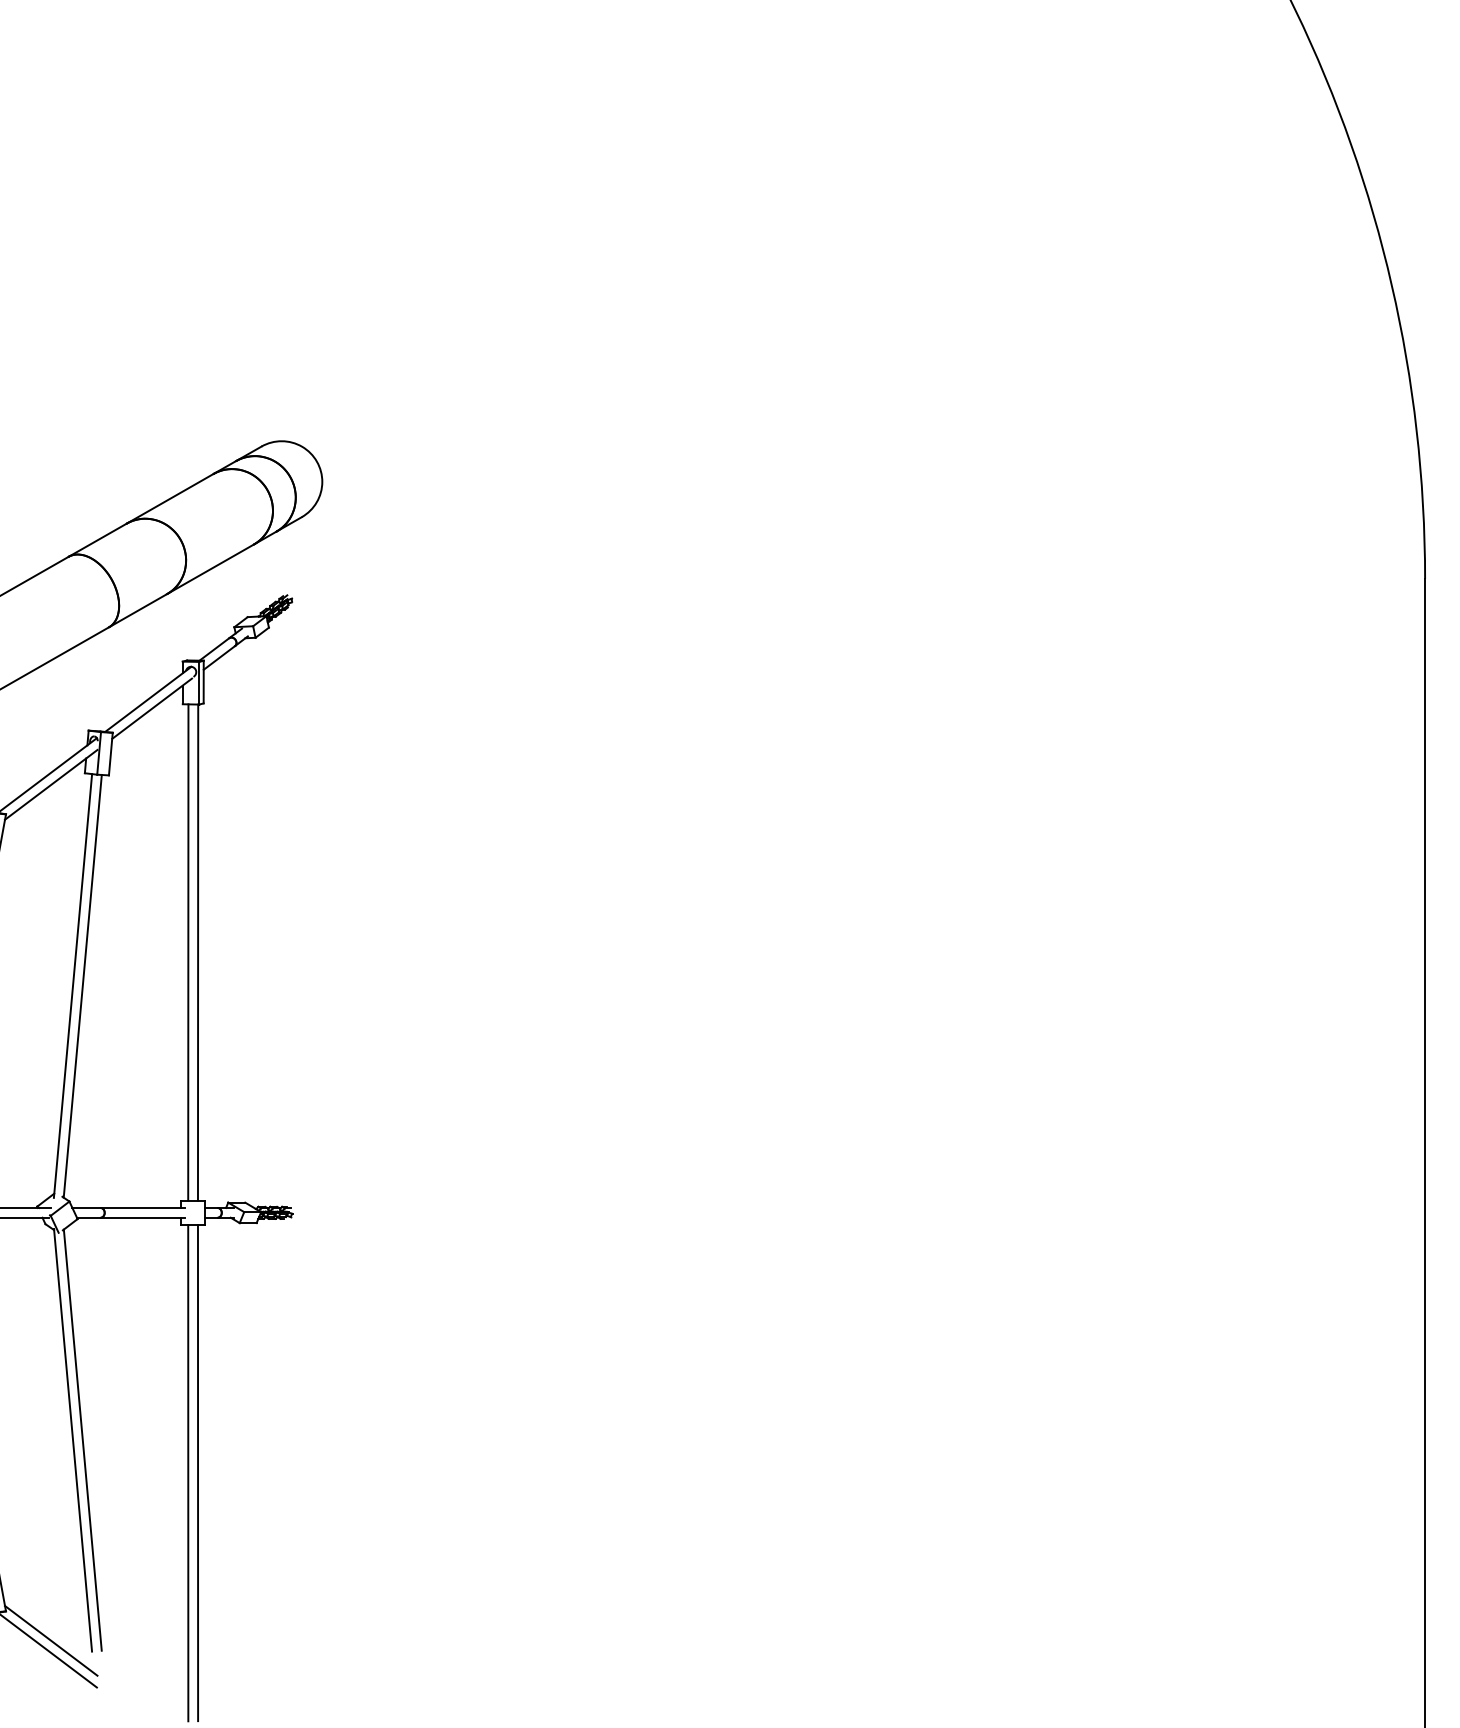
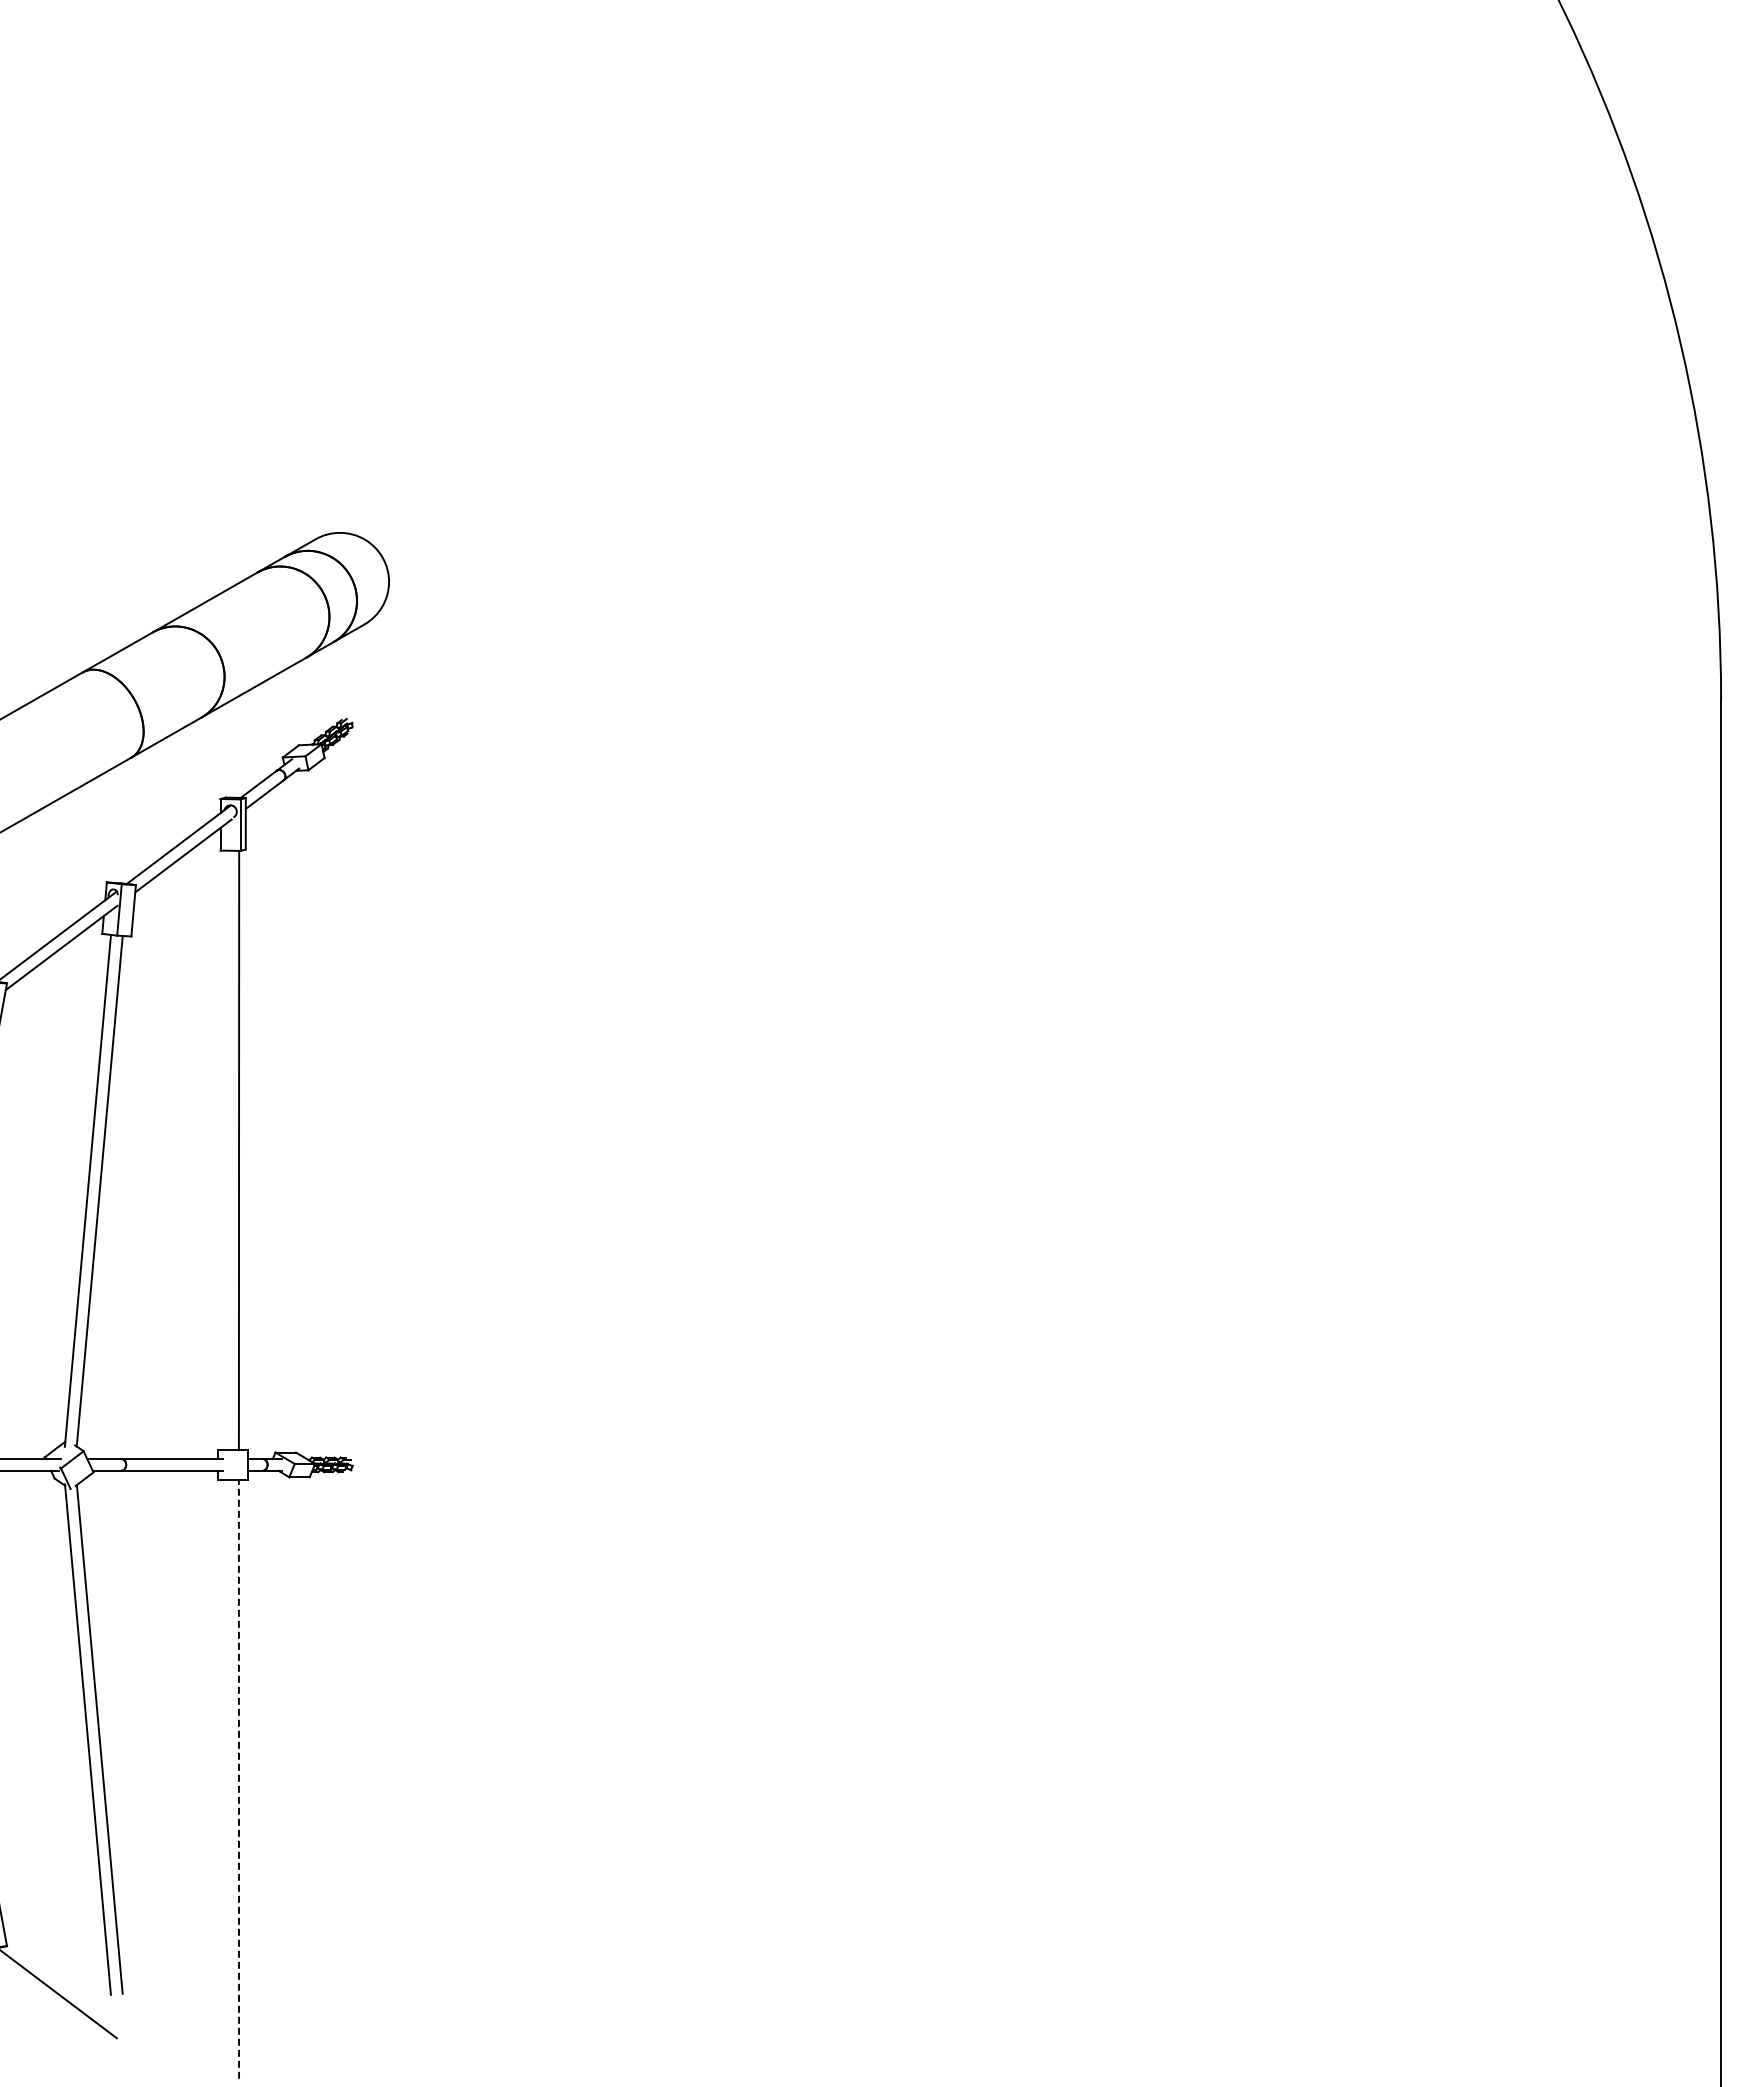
line: (188, 952) -> (227, 1150), removed
line: (188, 1473) -> (227, 1779), removed
line: (197, 1473) -> (238, 1779), solid -> dashed
line: (51, 1640) -> (61, 1981), removed

